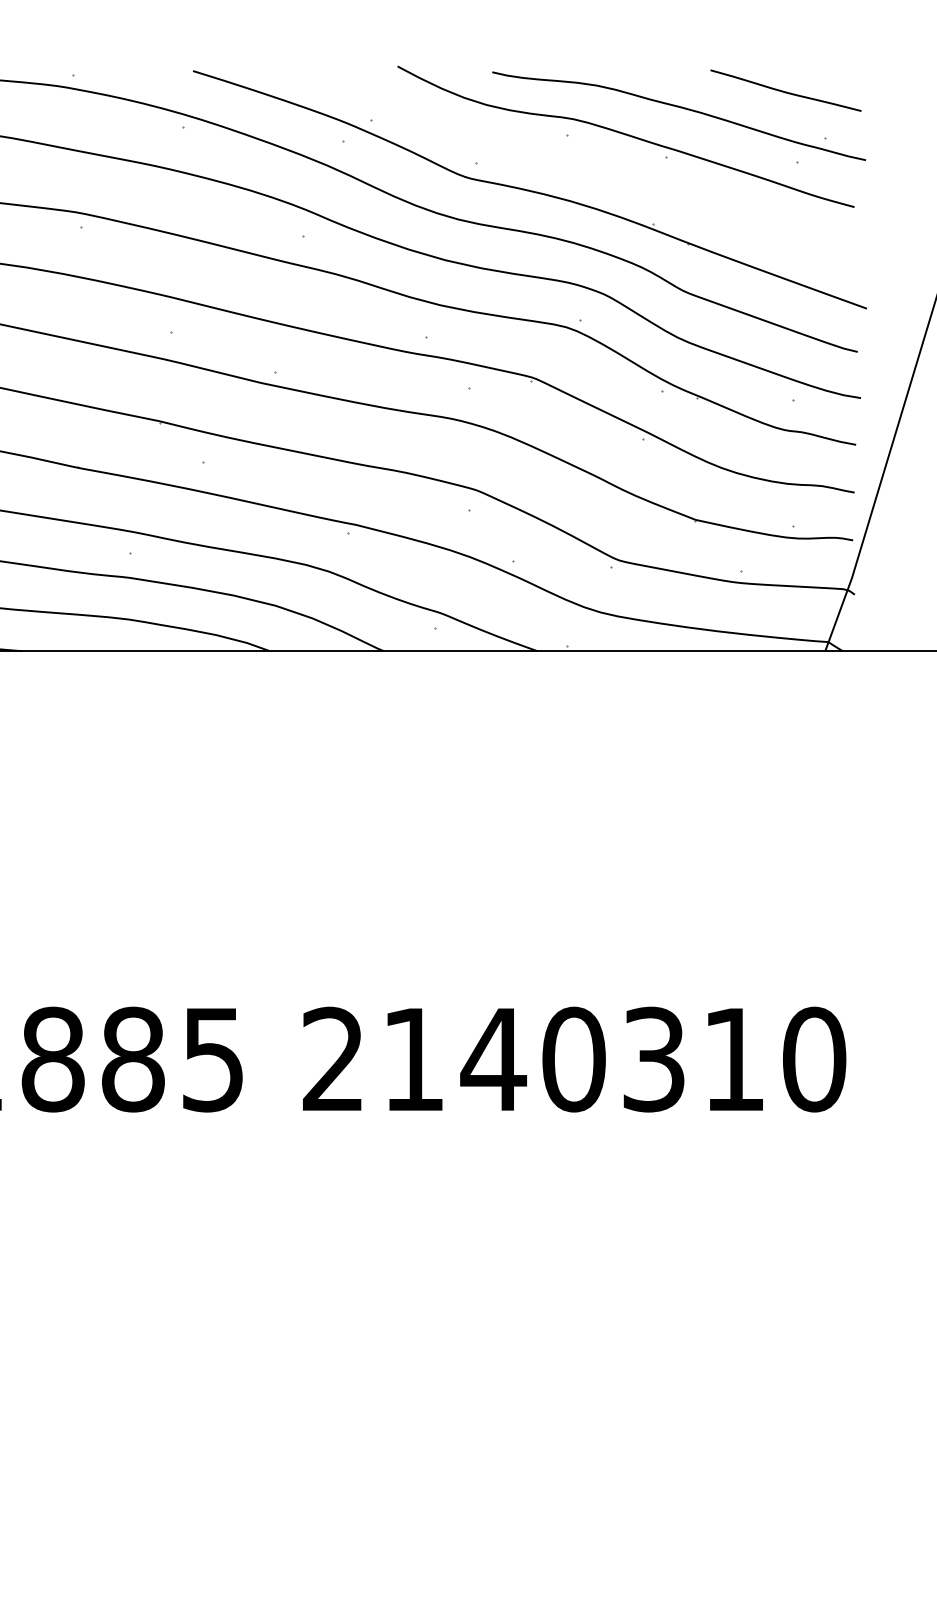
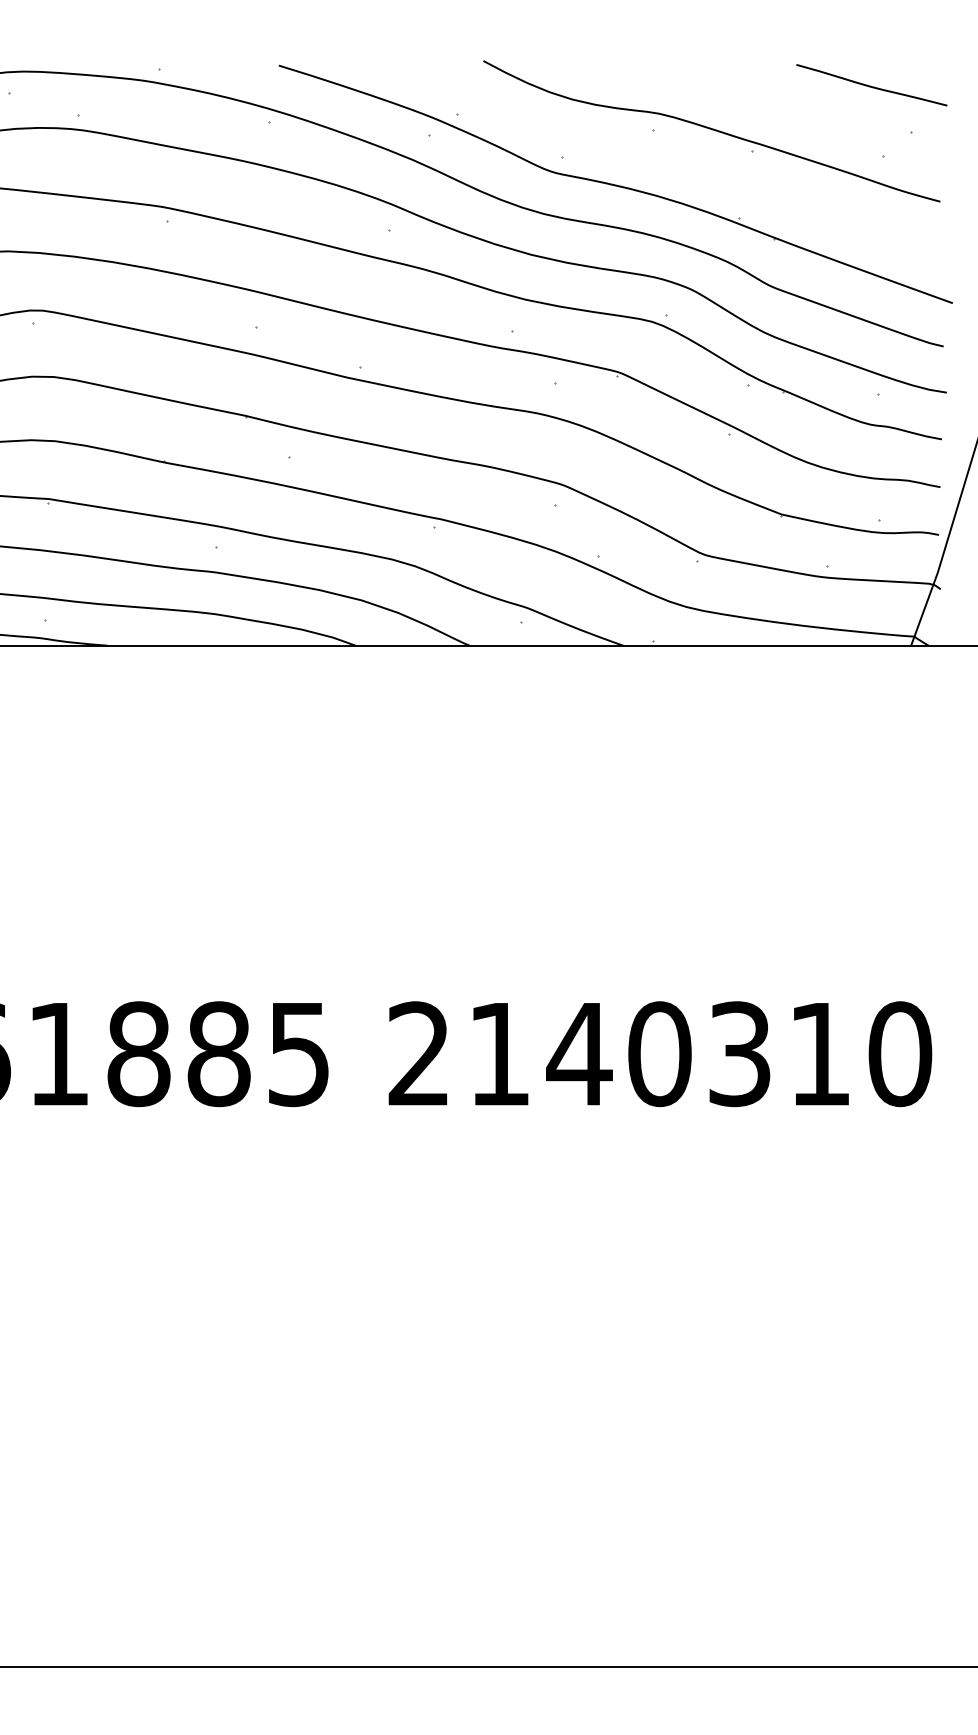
curve: (678, 107) -> (764, 102), removed

